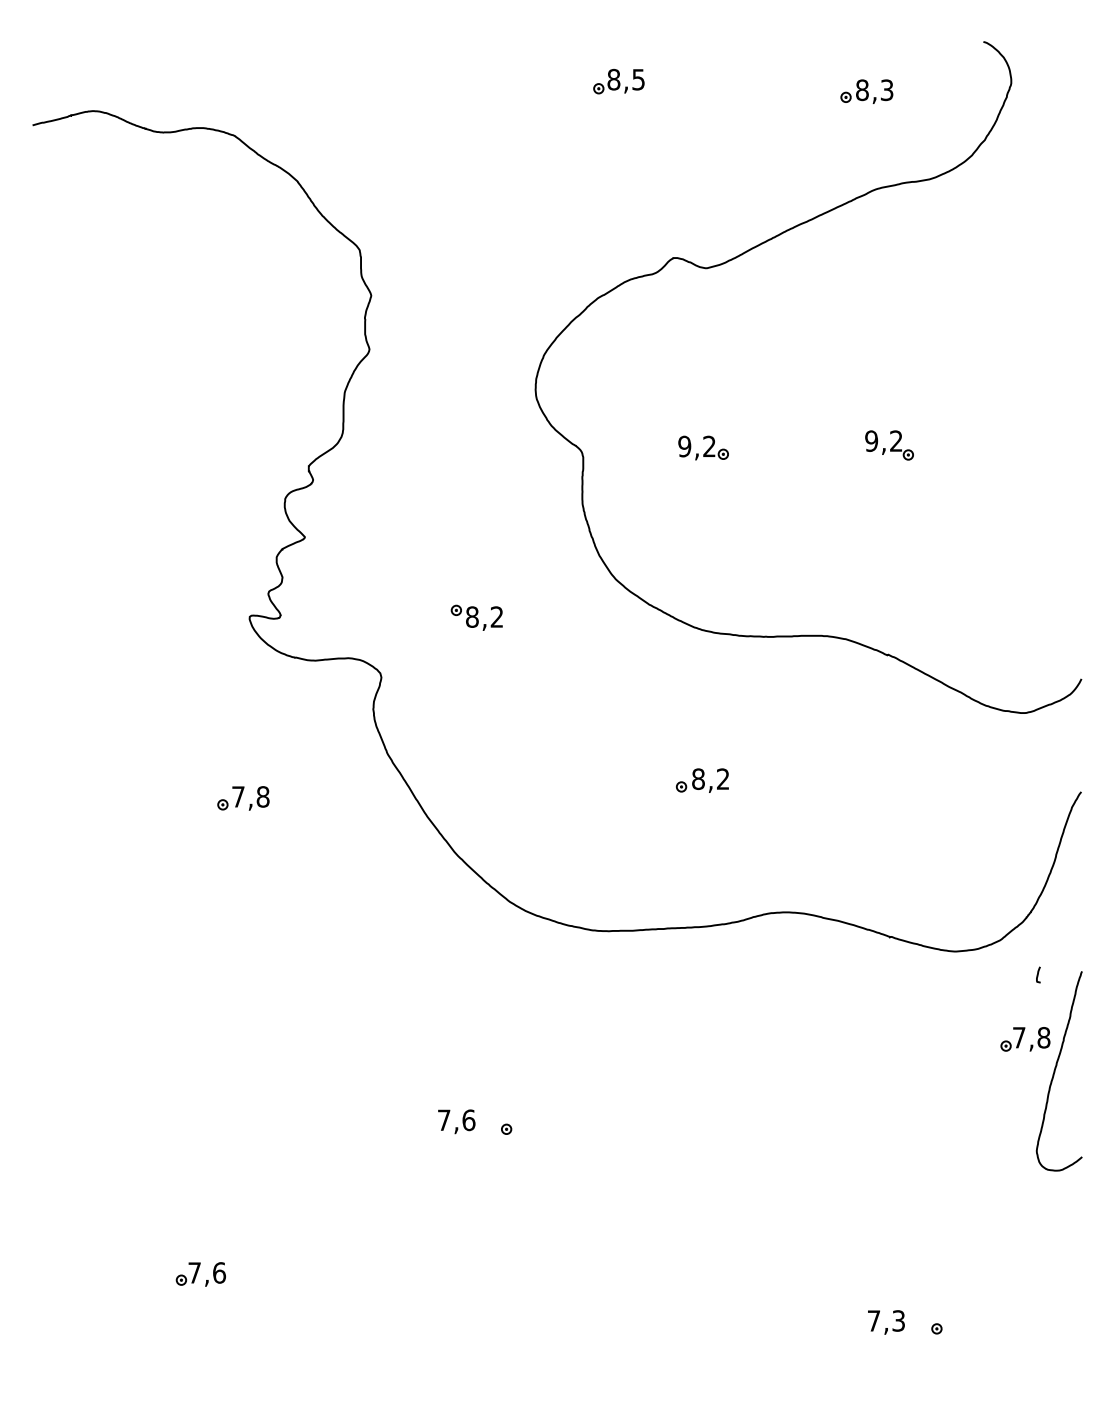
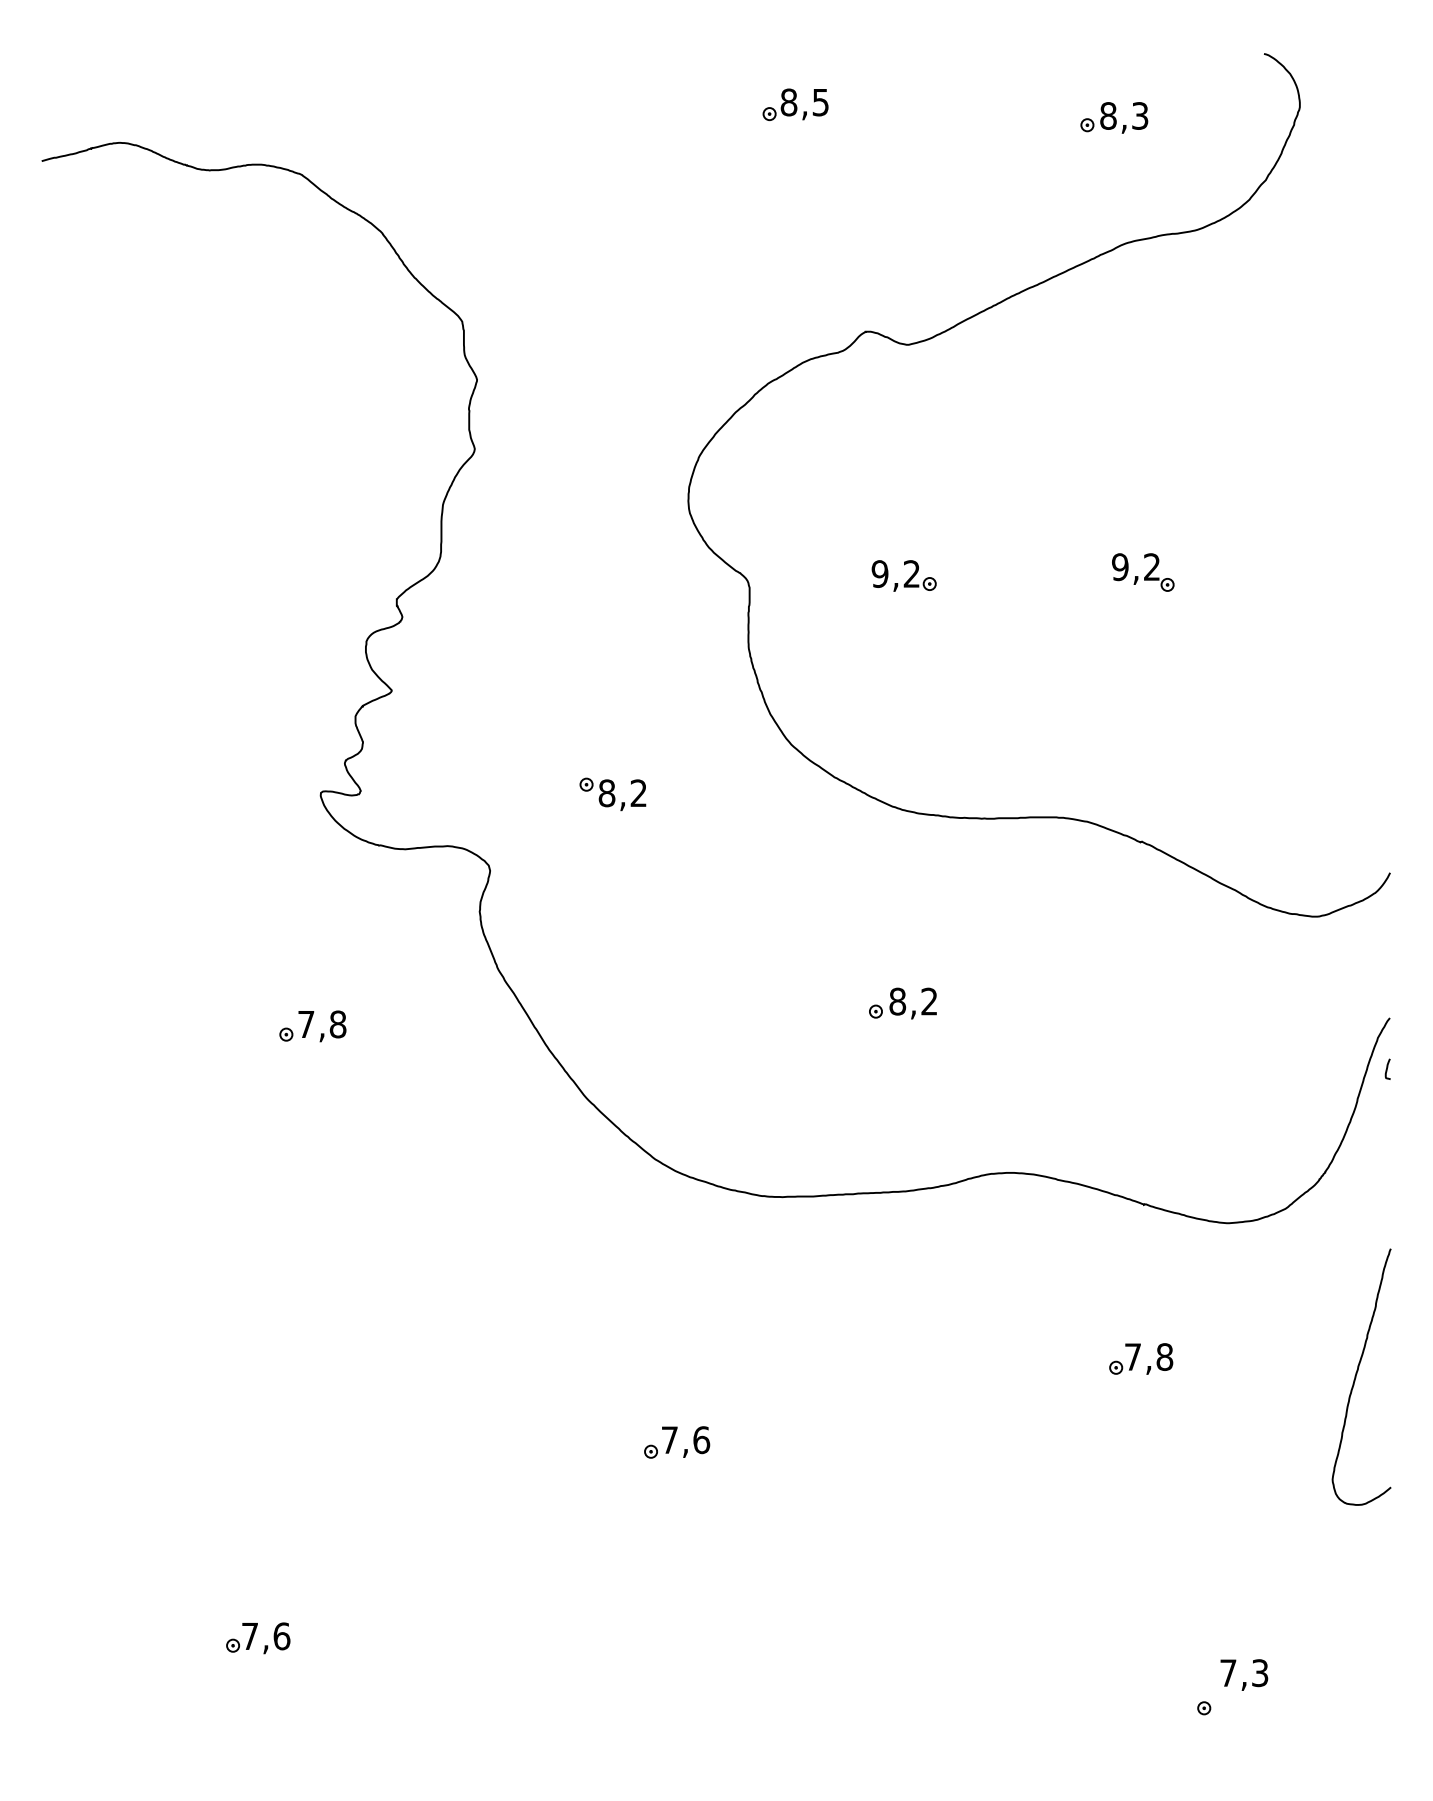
curve: (1038, 974) -> (1387, 1068), moved
part: (1025, 1038) -> (1141, 1358), moved
text: (457, 1121) -> (686, 1441), moved
text: (886, 1322) -> (1244, 1674), moved

